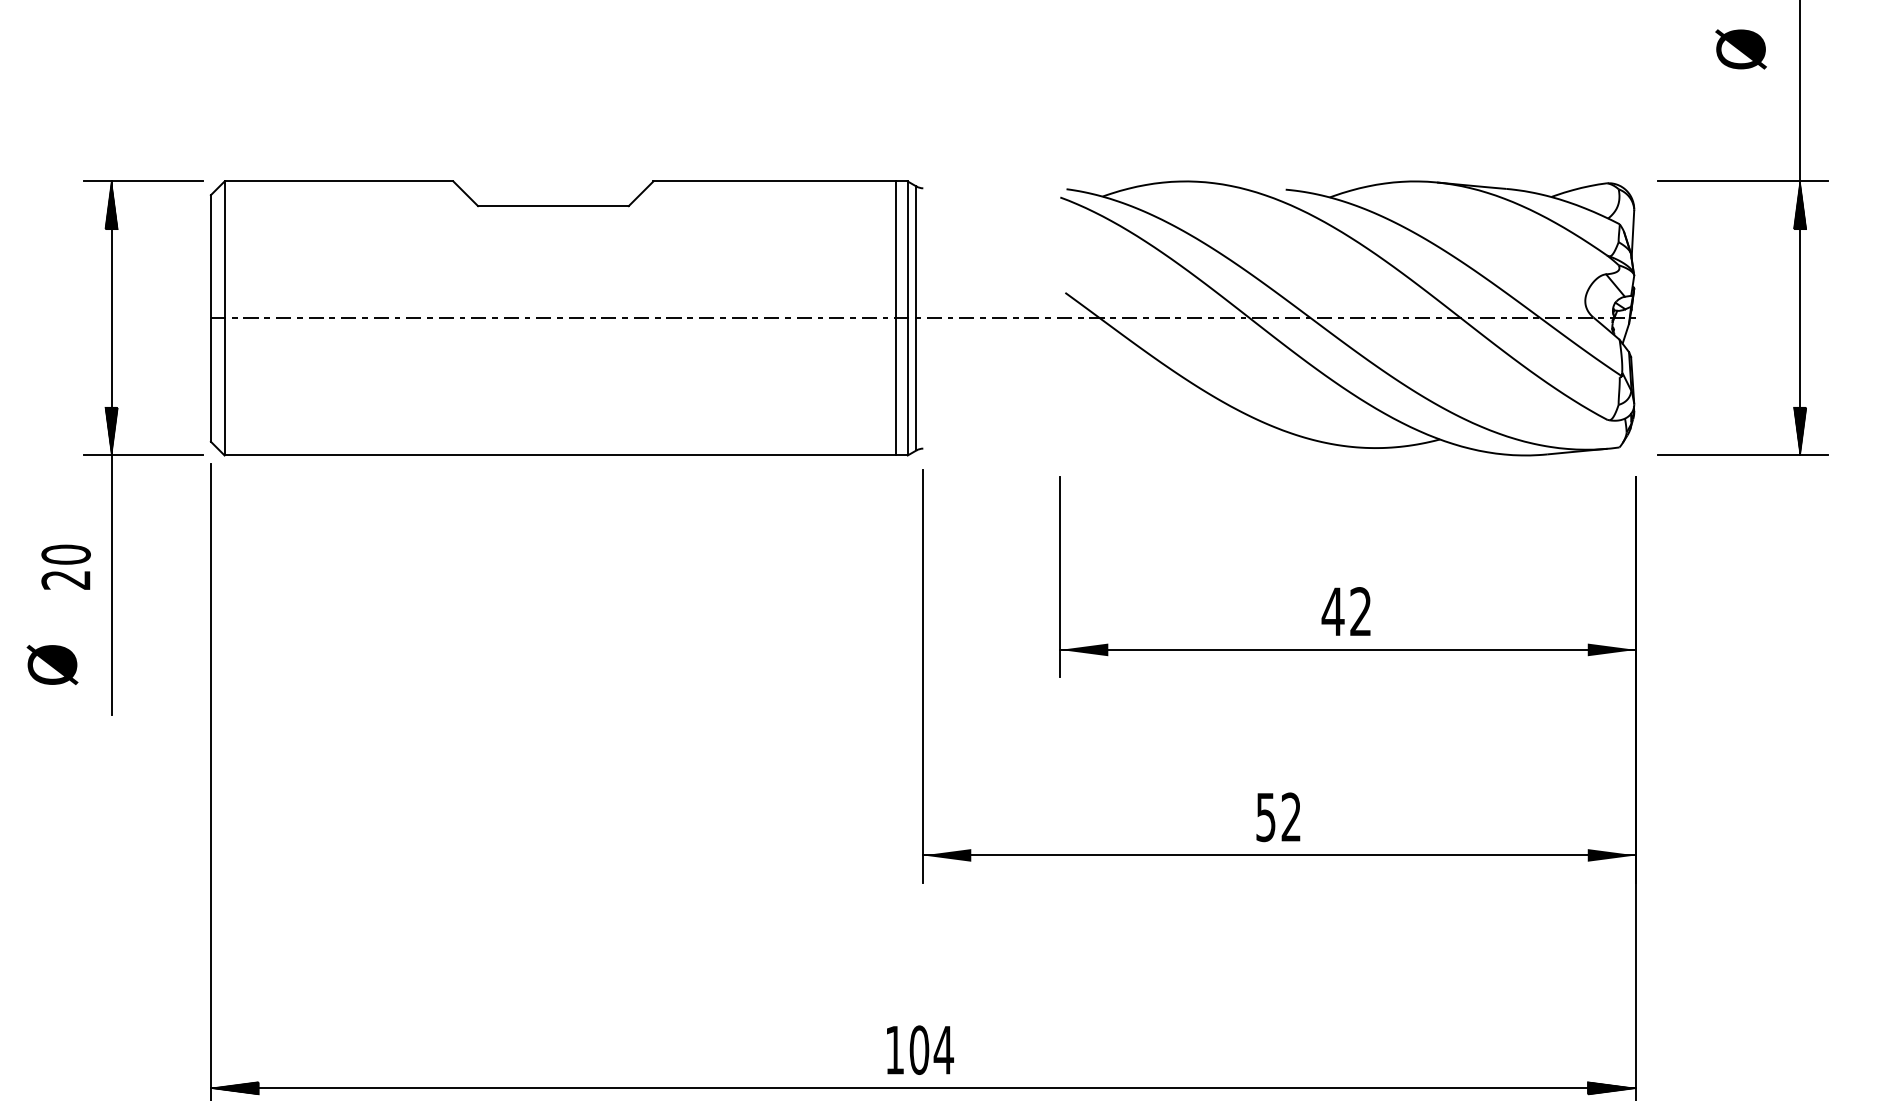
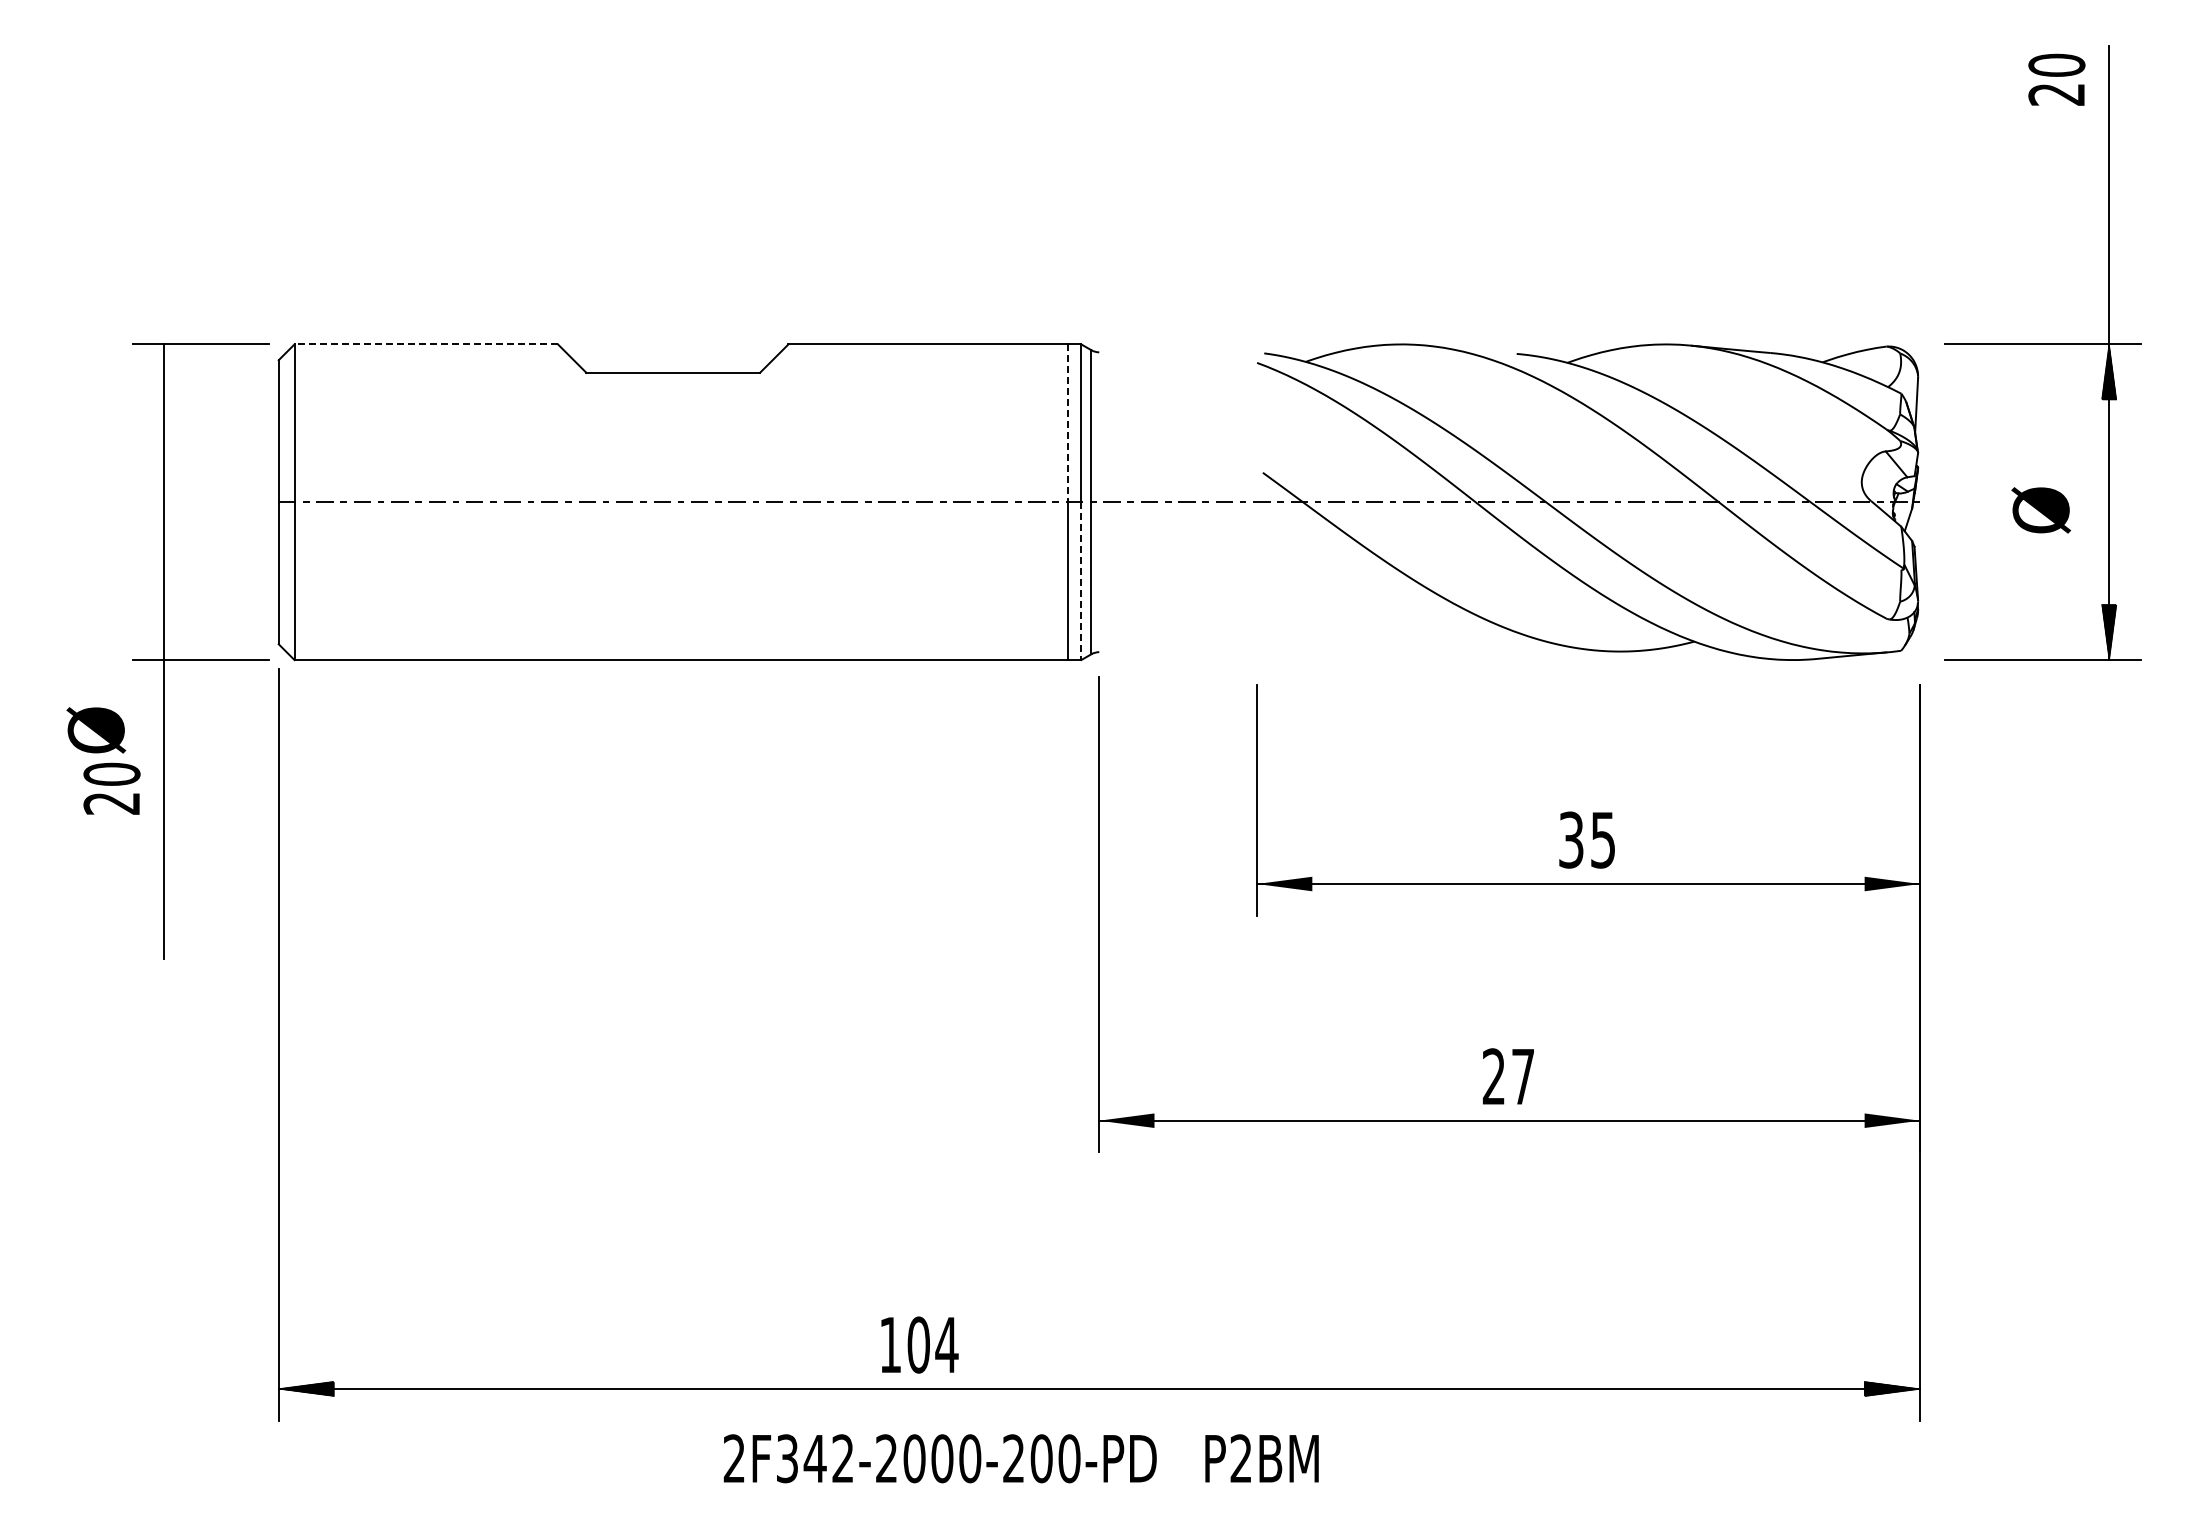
text: (1741, 49) -> (2041, 510), moved
line: (339, 181) -> (426, 344), solid -> dashed
hatch: (111, 204) -> (164, 371), removed
line: (895, 250) -> (1067, 423), solid -> dashed
line: (907, 387) -> (1081, 581), solid -> dashed
hatch: (111, 430) -> (164, 631), removed
text: (1346, 611) -> (1586, 839), 42 -> 35
text: (52, 665) -> (96, 730), moved
text: (1277, 817) -> (1507, 1076), 52 -> 27
text: (920, 1049) -> (919, 1344), moved

